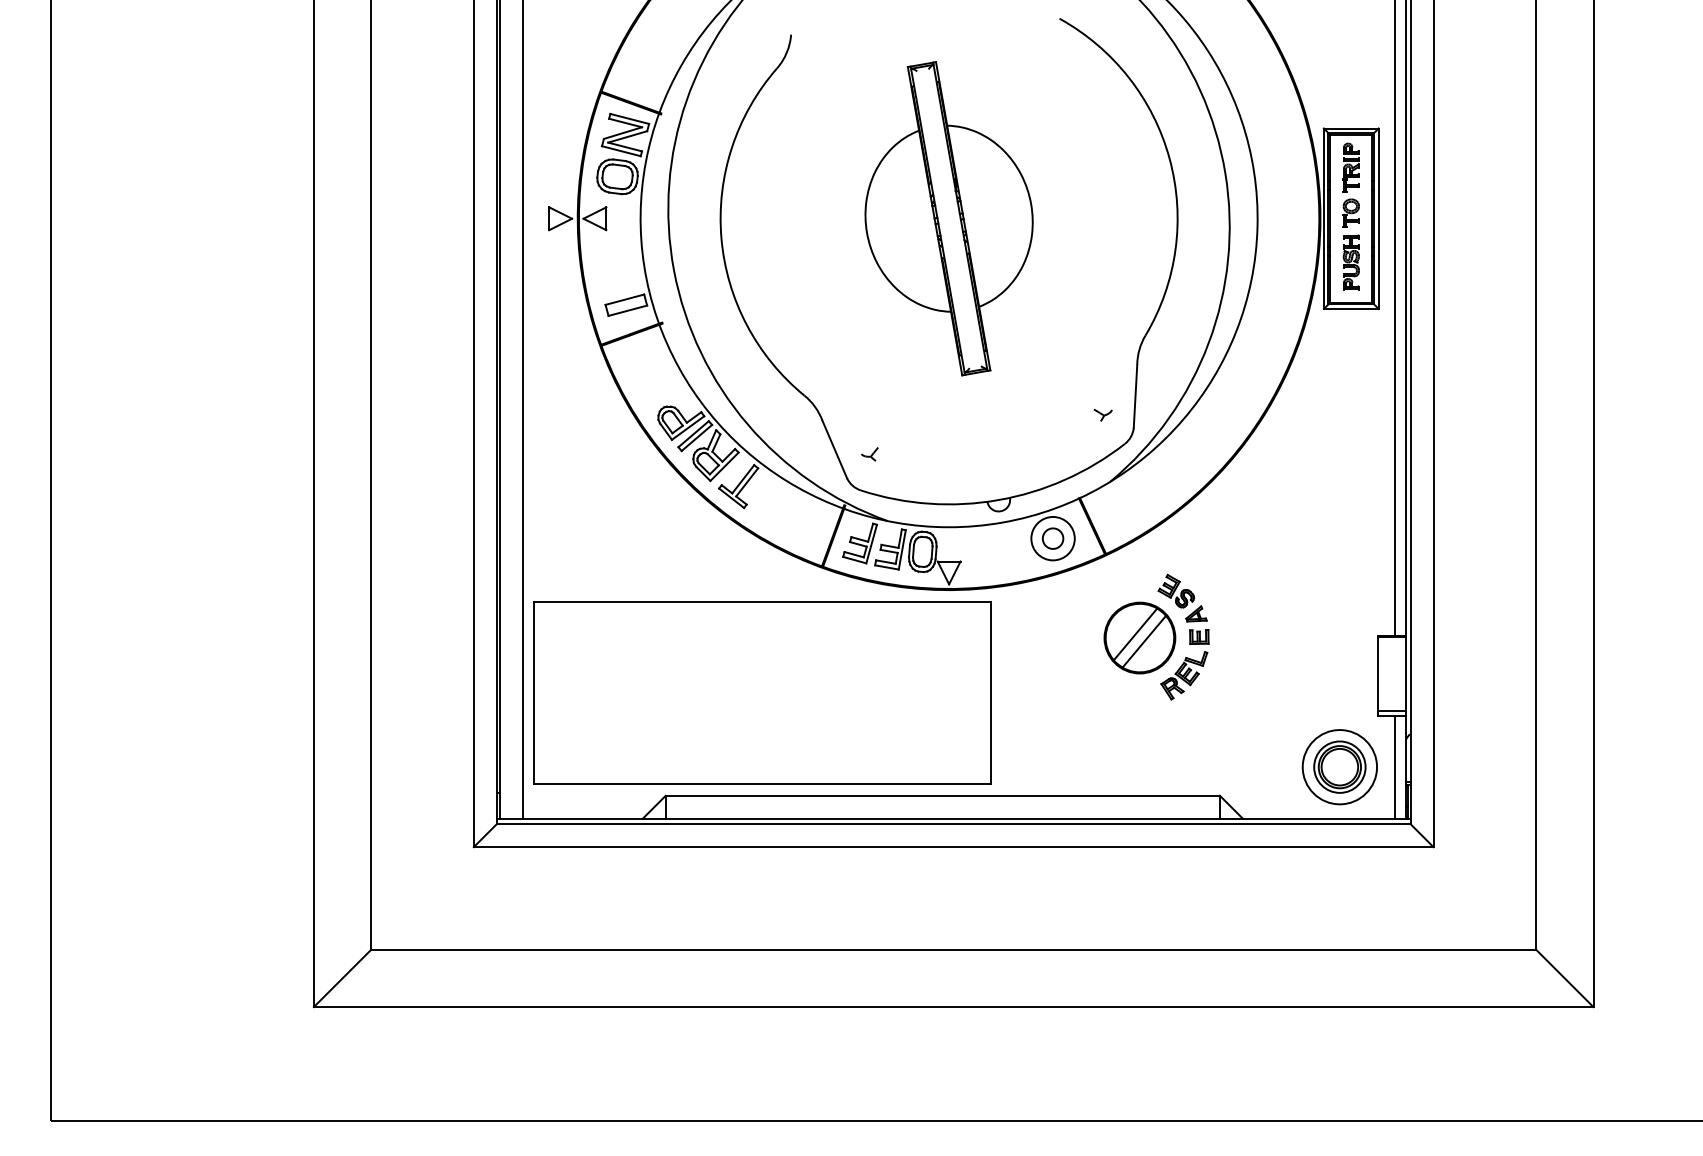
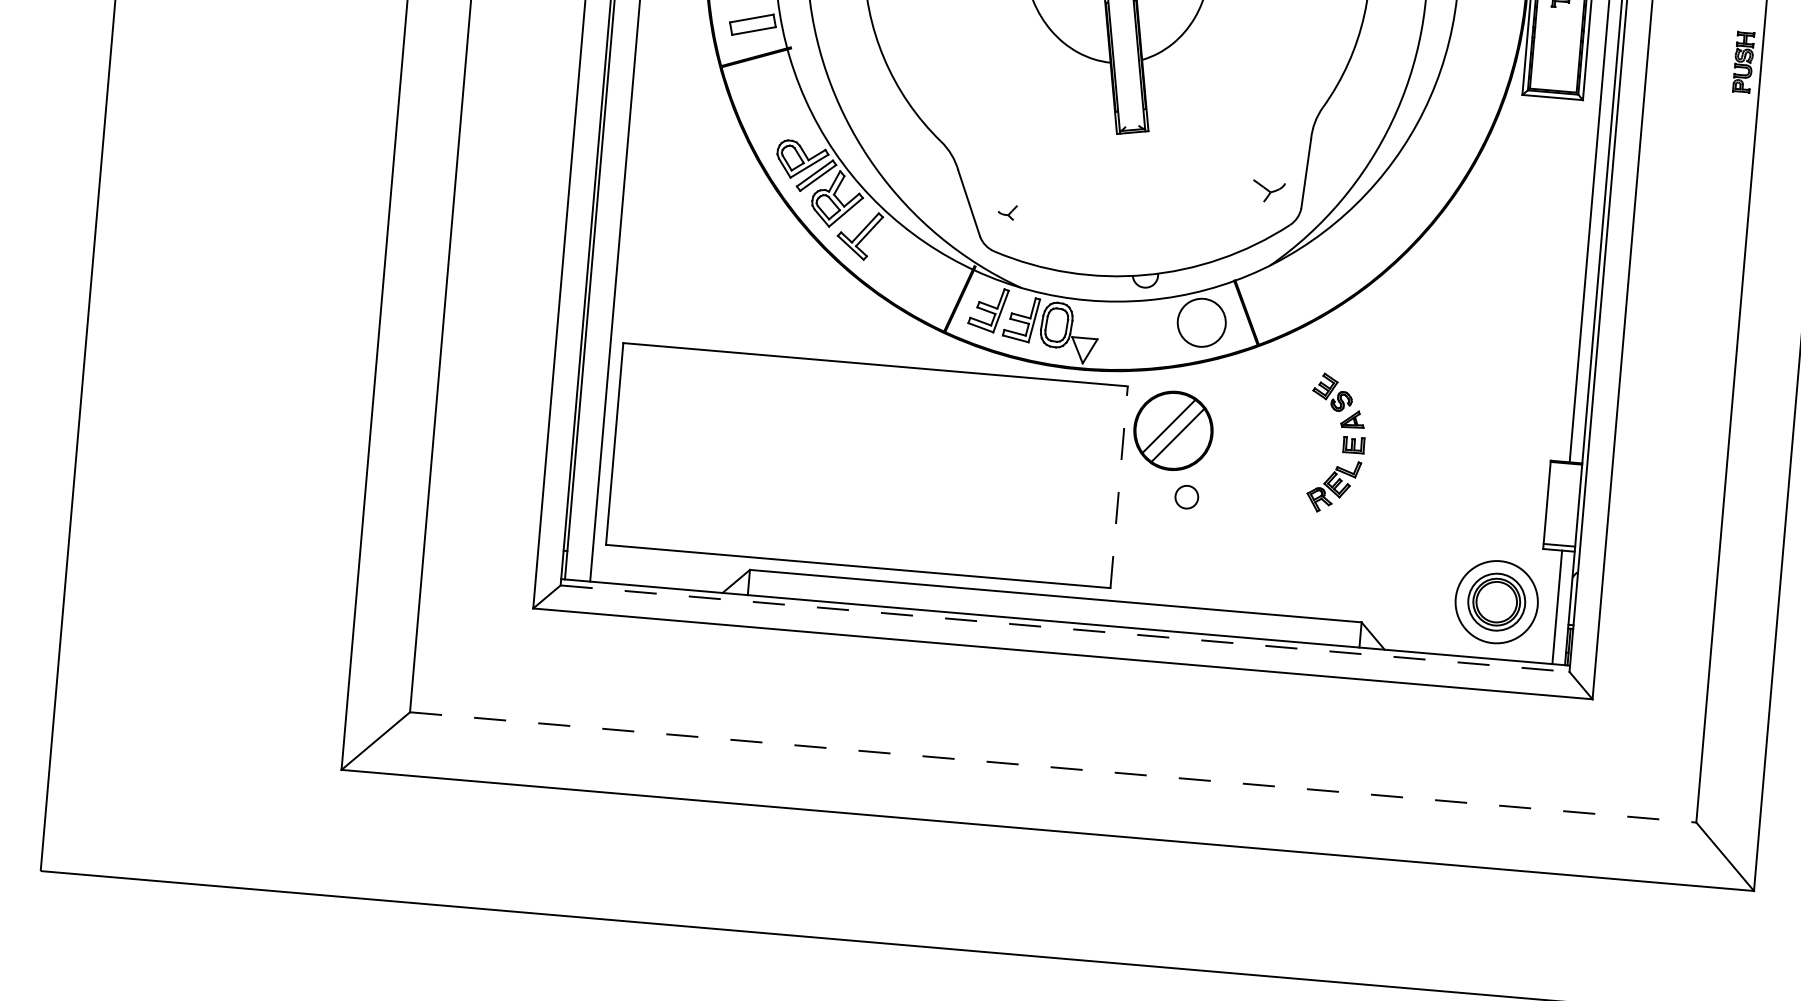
part: (1350, 262) -> (1742, 62), moved
part: (1102, 414) -> (1268, 190), size x1.6
circle: (1052, 538) -> (1186, 496), moved
part: (1139, 637) -> (1173, 430), moved
line: (991, 692) -> (1119, 486), solid -> dashed
line: (954, 824) -> (1065, 628), solid -> dashed
line: (953, 950) -> (1052, 767), solid -> dashed

